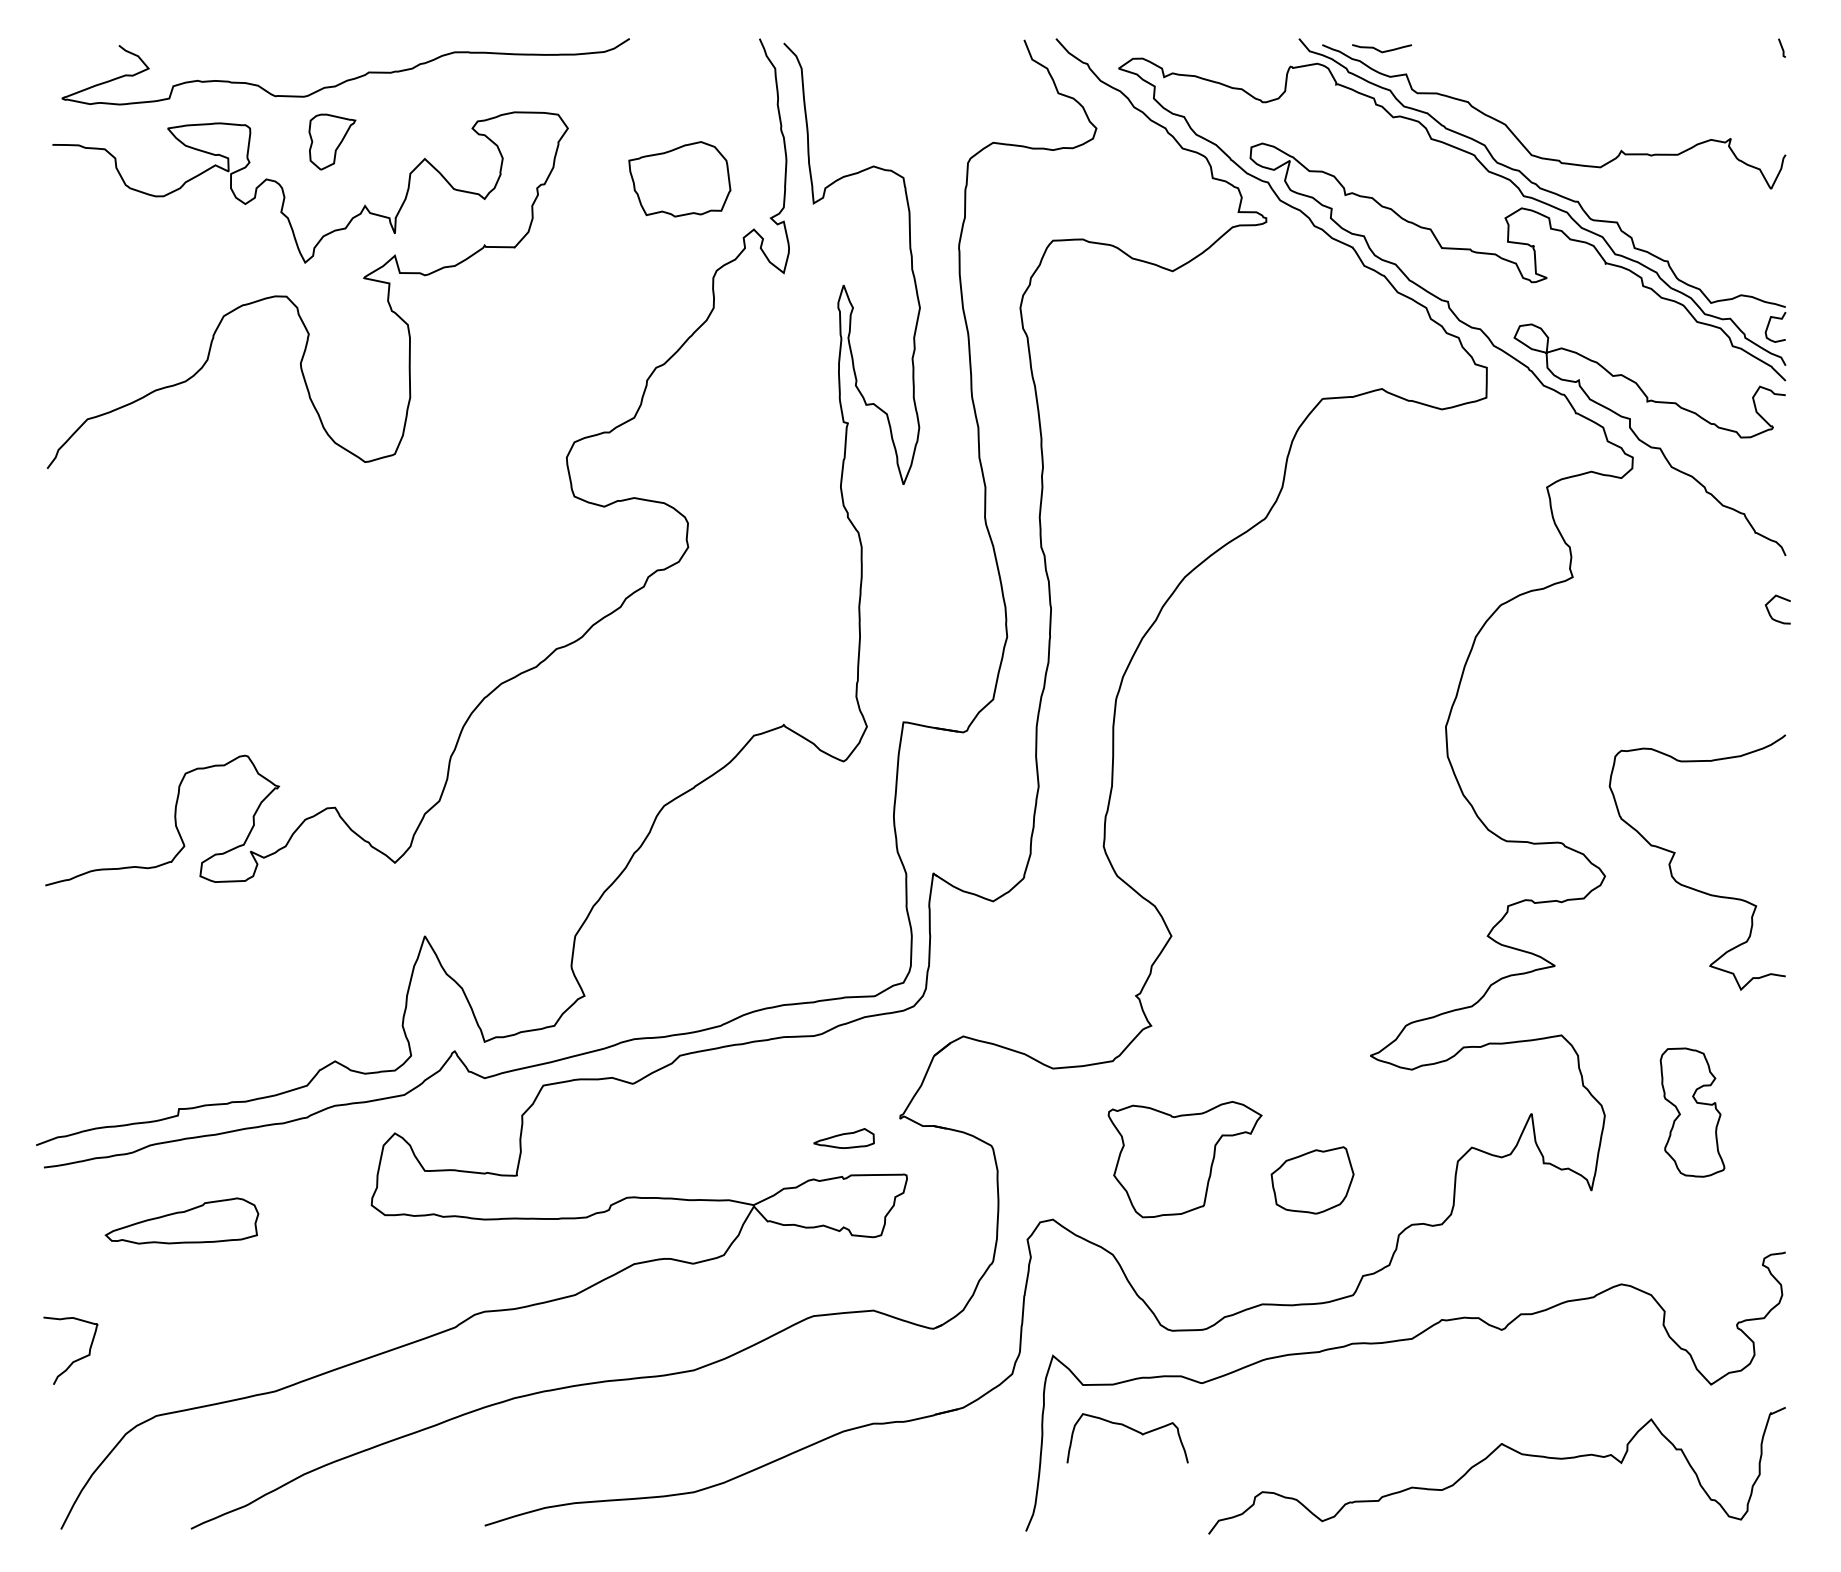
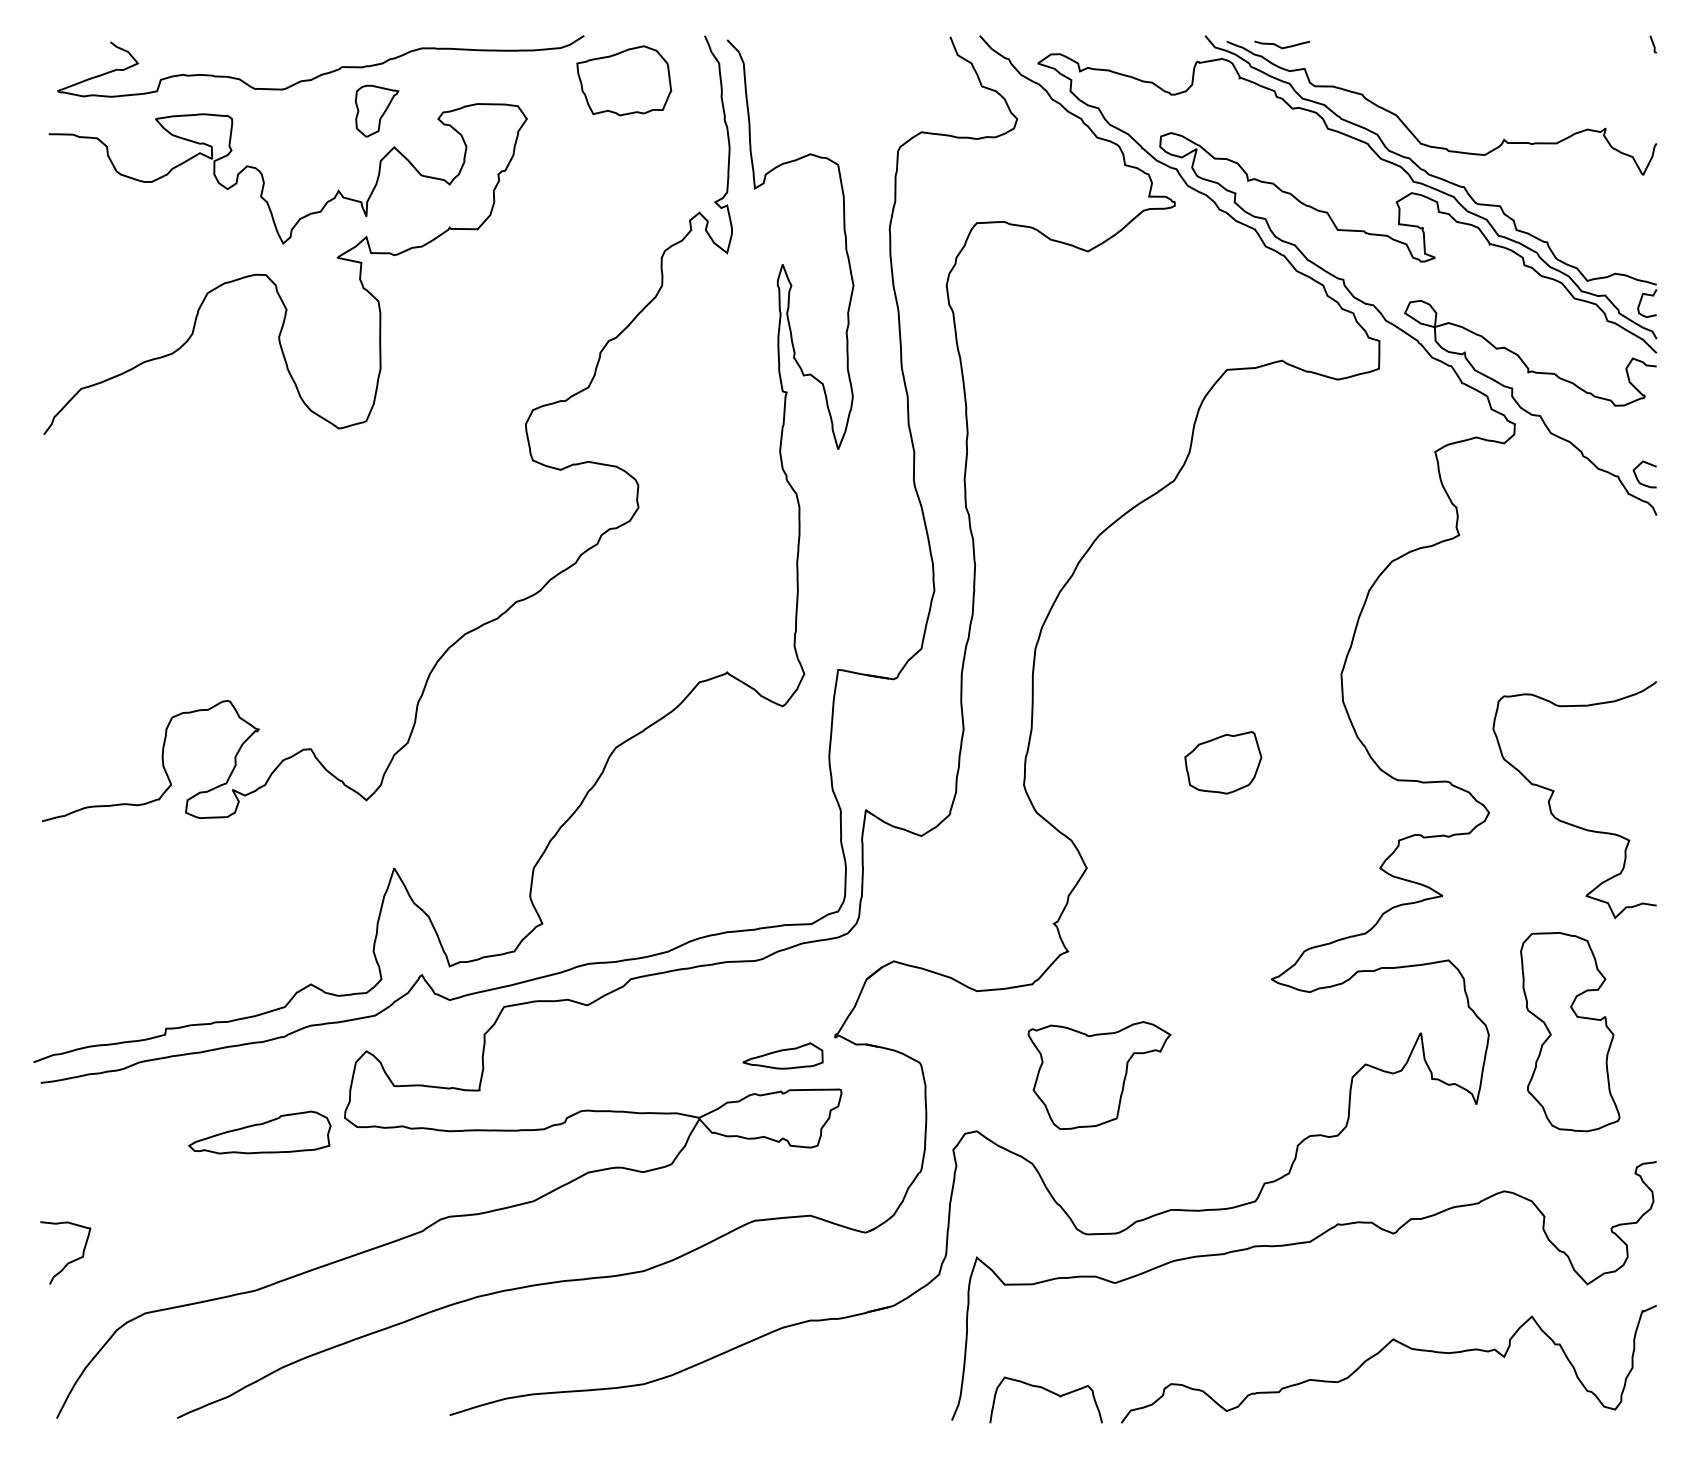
part: (332, 141) -> (377, 110), moved
part: (679, 179) -> (623, 81), moved
curve: (1770, 613) -> (1637, 478), moved
part: (1692, 1112) -> (1570, 1031), size x1.67
part: (843, 1138) -> (782, 1056), size x1.43
part: (1312, 1180) -> (1223, 762), moved
part: (181, 1220) -> (259, 1132), moved
curve: (1132, 1430) -> (1050, 1392), moved

